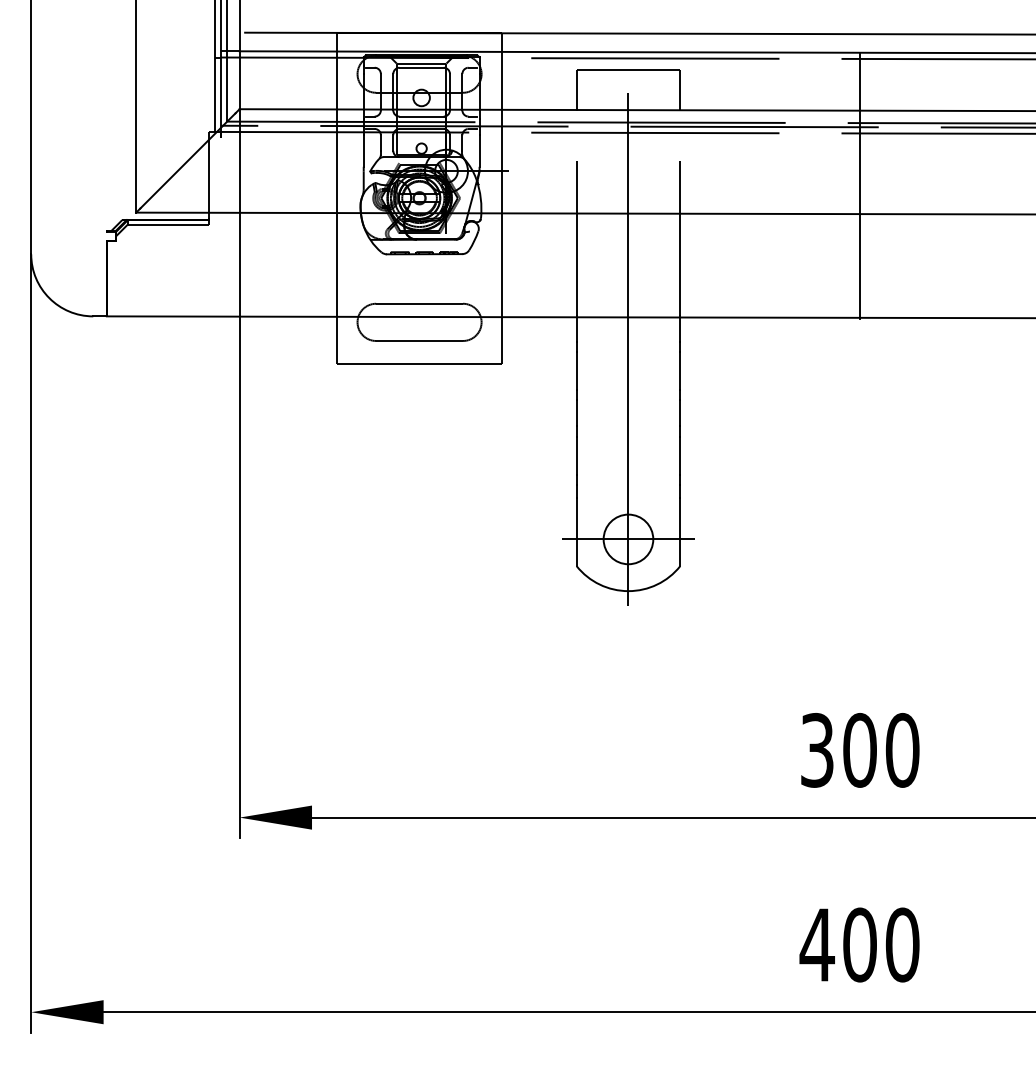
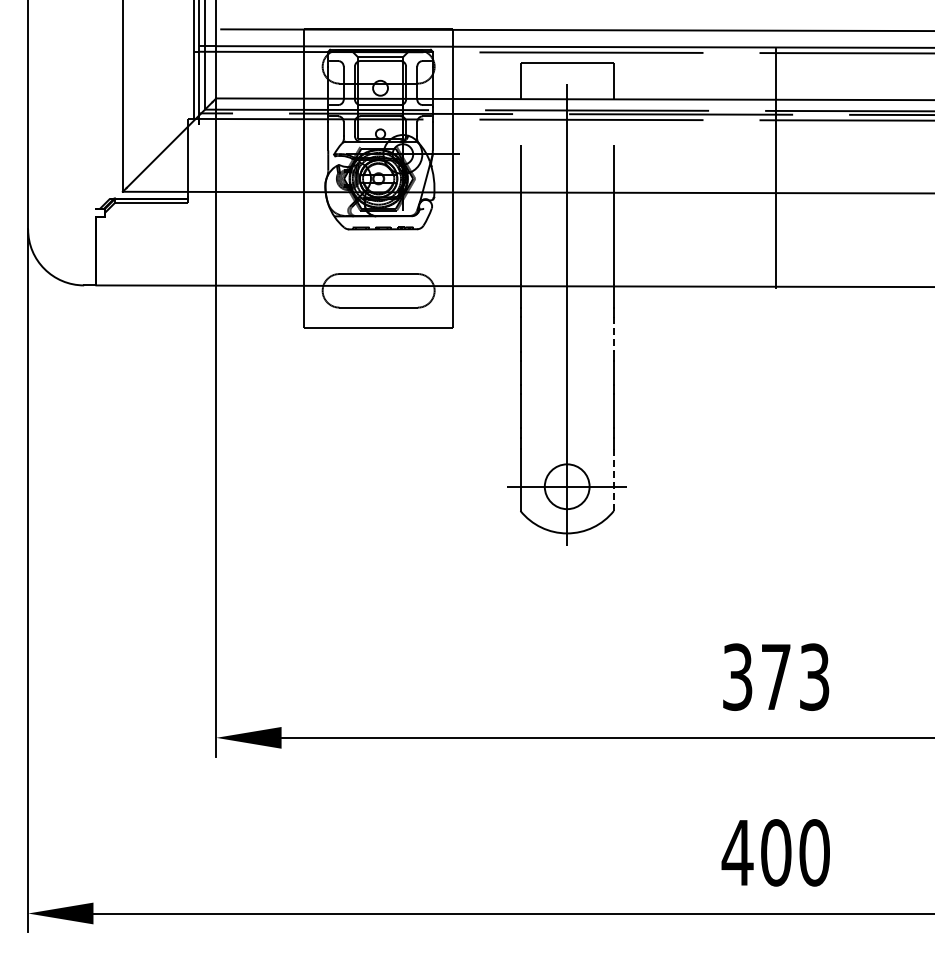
line: (679, 371) -> (613, 335), solid -> dashed
line: (679, 532) -> (613, 480), solid -> dashed
text: (881, 749) -> (795, 676), 300 -> 373

